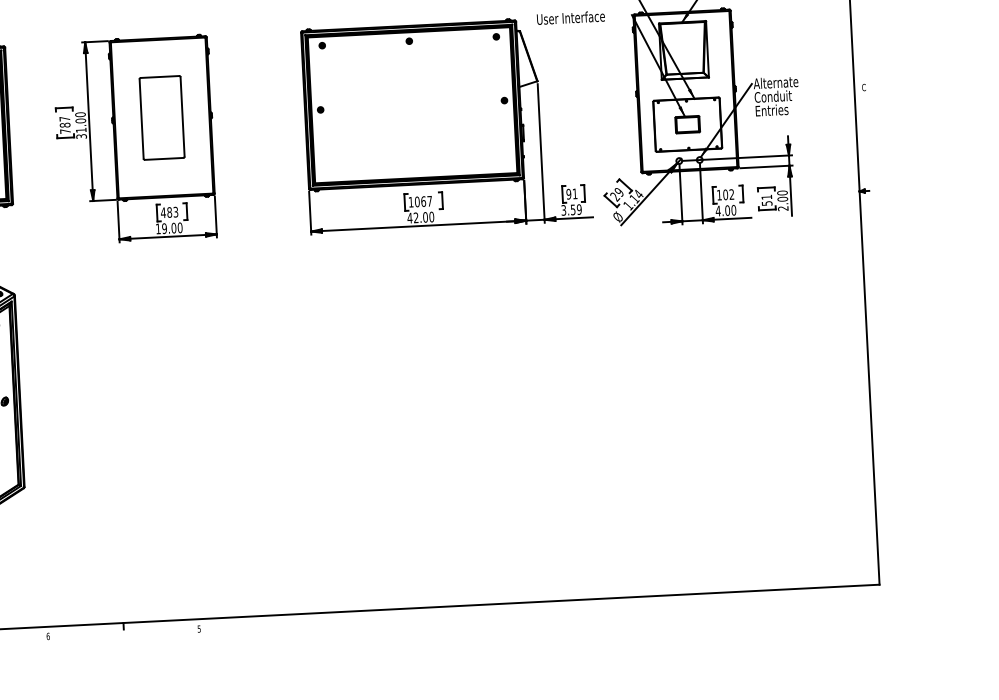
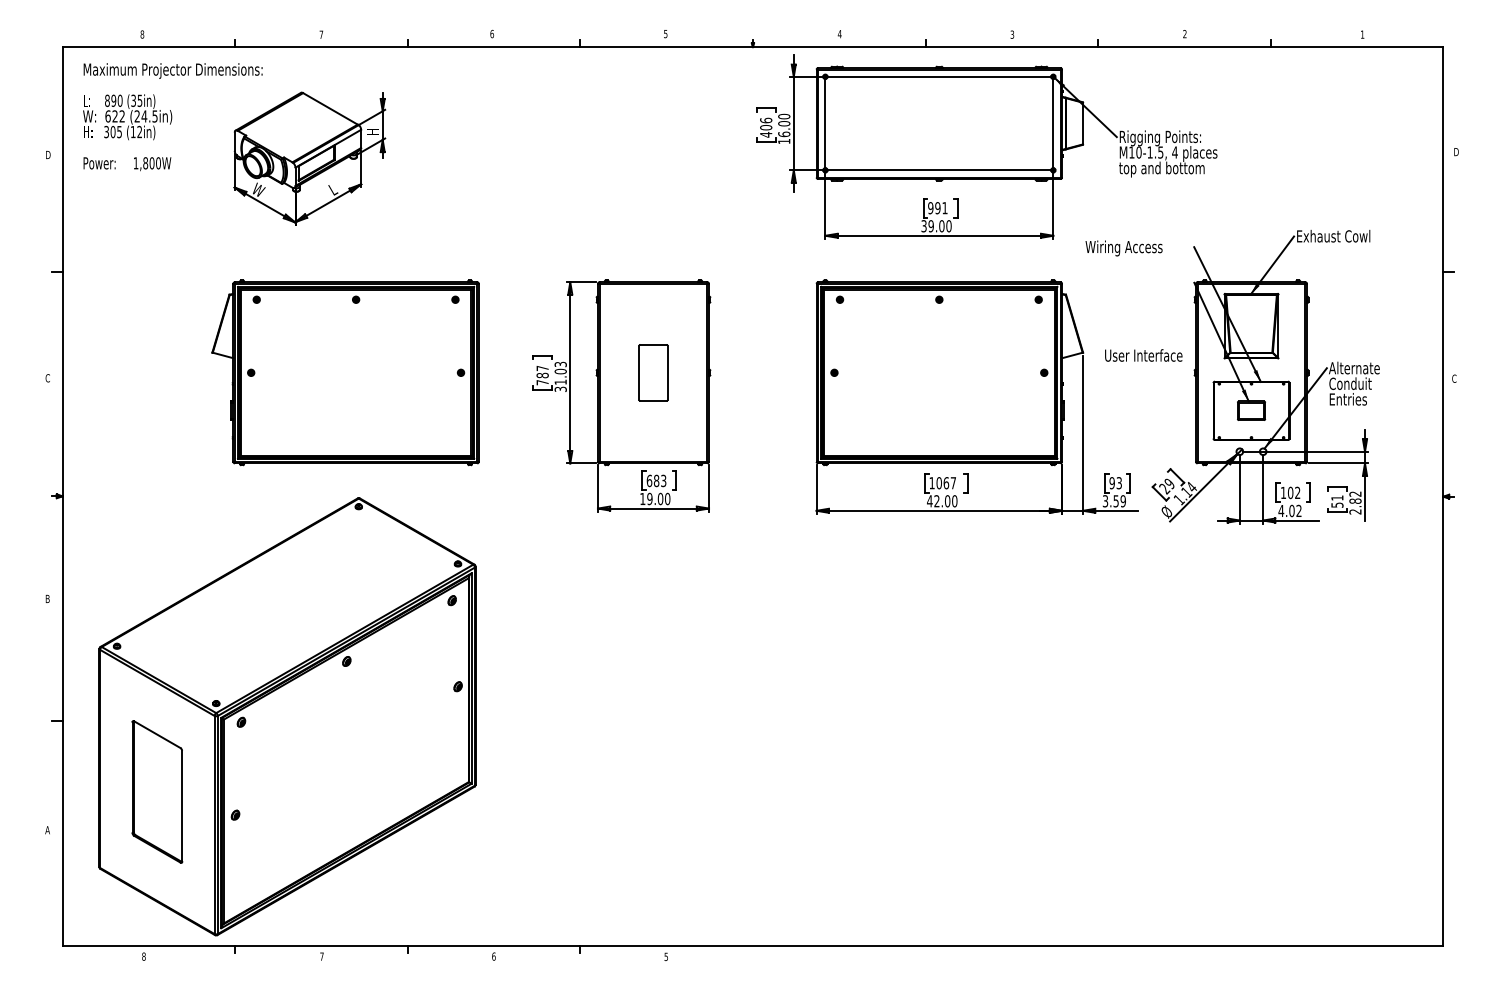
text: (570, 17) -> (1143, 355), moved
text: (80, 114) -> (560, 364), 31.00 -> 31.03
part: (162, 117) -> (653, 372), size x0.6
text: (574, 194) -> (1118, 483), 91 -> 93
text: (782, 196) -> (1355, 497), 2.00 -> 2.82
text: (733, 209) -> (1298, 510), 4.00 -> 4.02
text: (163, 212) -> (649, 480), 483 -> 683

